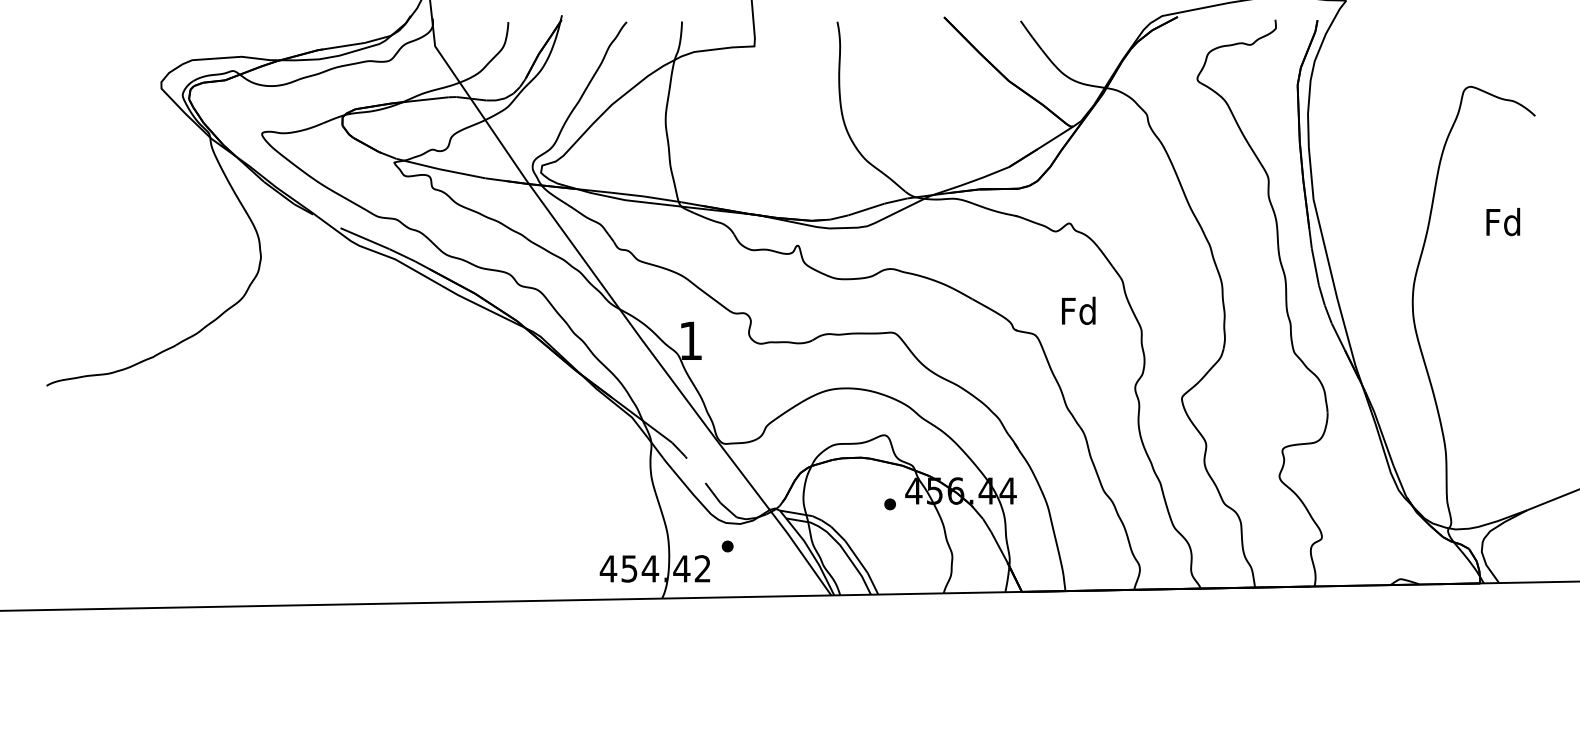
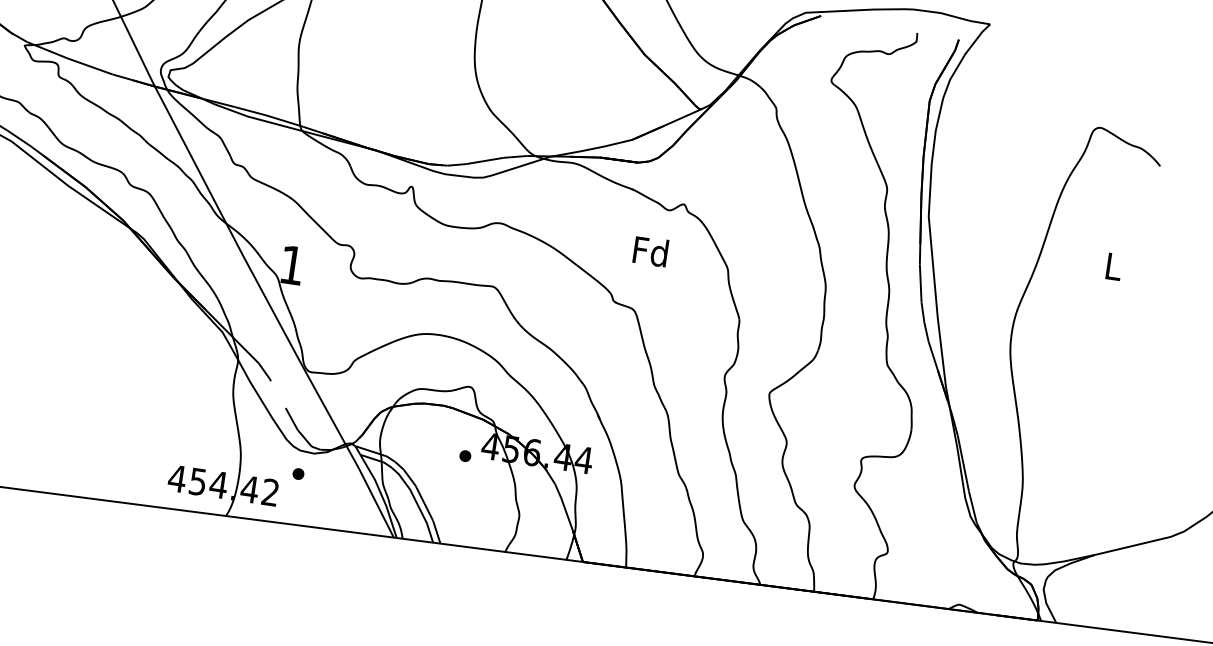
text: (1503, 221) -> (1113, 265), Fd -> L
text: (1078, 310) -> (650, 251), moved

